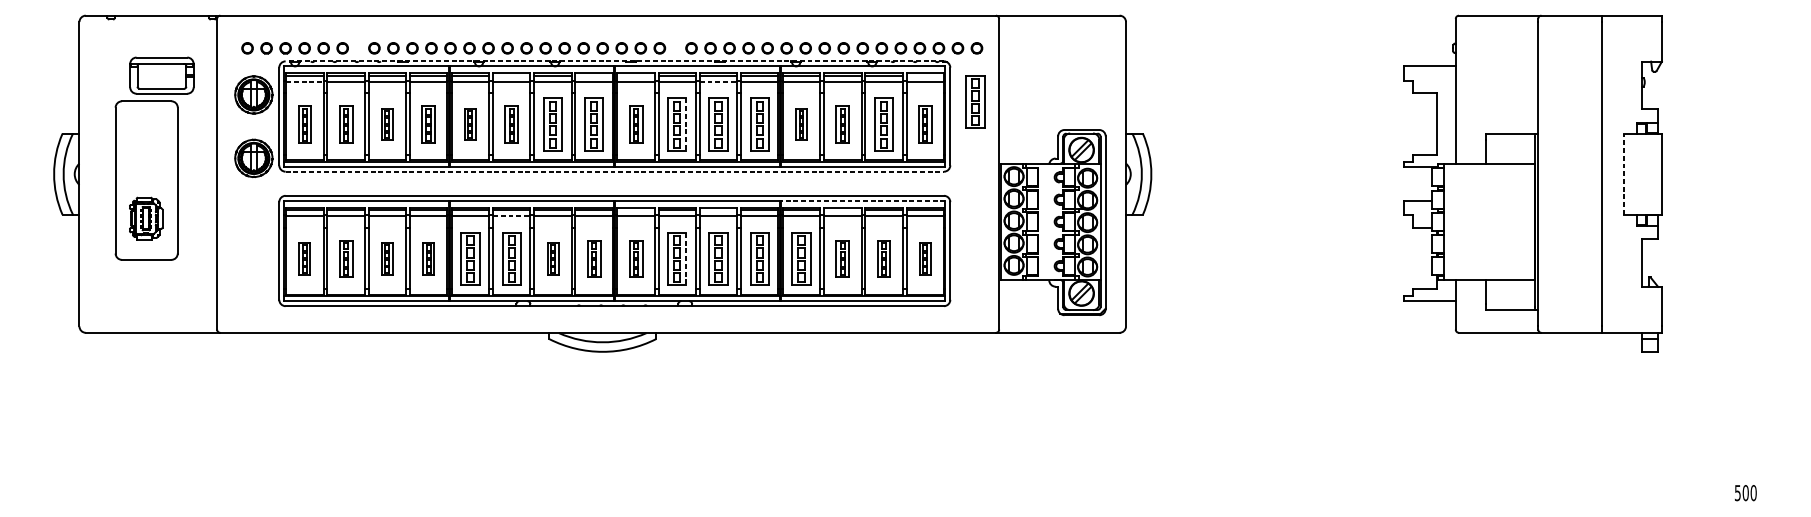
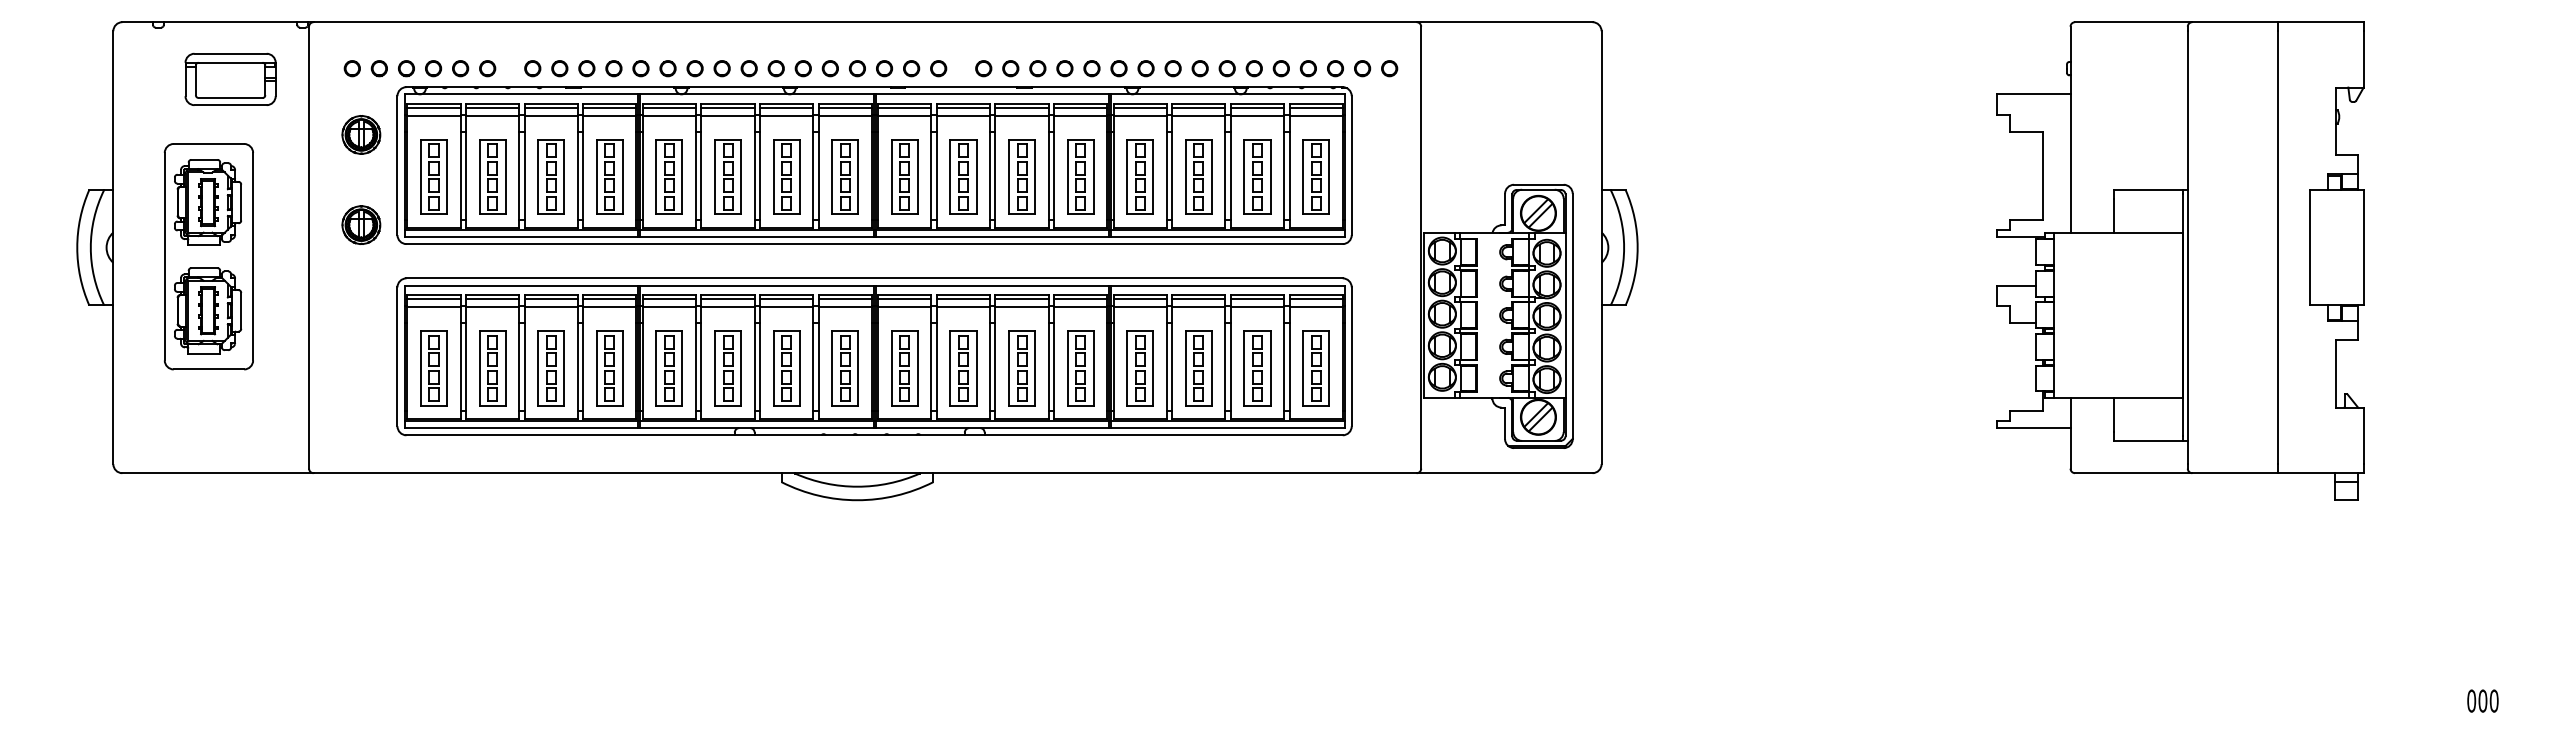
line: (614, 61) -> (874, 87), dashed -> solid
part: (161, 74) -> (230, 78), moved
line: (511, 75) -> (727, 107), added
line: (593, 75) -> (844, 107), added
line: (635, 75) -> (904, 107), added
line: (924, 75) -> (1315, 107), added
line: (305, 81) -> (434, 116), dashed -> solid
line: (718, 81) -> (1022, 116), dashed -> solid
part: (253, 94) -> (361, 134), size x0.71
part: (975, 101) -> (1387, 144), removed
part: (304, 124) -> (433, 176), size x1.43
part: (346, 124) -> (492, 176), size x1.43
part: (386, 124) -> (550, 176), size x1.67
part: (428, 124) -> (609, 176), size x1.43
part: (469, 124) -> (668, 176), size x1.67
part: (511, 124) -> (727, 176), size x1.43
part: (635, 124) -> (904, 176), size x1.43
line: (686, 124) -> (976, 177), dashed -> solid
part: (801, 124) -> (1139, 176), size x1.67
part: (842, 124) -> (1198, 176), size x1.43
part: (924, 124) -> (1315, 176), size x1.43
part: (145, 142) -> (207, 202), added
part: (253, 157) -> (361, 224), size x0.71
line: (615, 172) -> (875, 244), dashed -> solid
line: (1623, 174) -> (2309, 247), dashed -> solid
line: (862, 200) -> (1227, 285), dashed -> solid
line: (635, 210) -> (904, 299), added
line: (718, 210) -> (1021, 299), added
line: (842, 210) -> (1198, 299), added
line: (512, 216) -> (728, 307), dashed -> solid
part: (146, 218) -> (208, 310), size x1.43
part: (304, 259) -> (433, 368), size x1.67
part: (346, 259) -> (492, 368), size x1.43
part: (386, 259) -> (550, 368), size x1.67
part: (428, 259) -> (609, 368), size x1.67
part: (552, 259) -> (786, 368), size x1.67
part: (593, 259) -> (844, 368), size x1.43
part: (635, 259) -> (904, 368), size x1.43
line: (686, 259) -> (976, 368), dashed -> solid
part: (842, 259) -> (1198, 368), size x1.43
part: (884, 259) -> (1257, 368), size x1.43
part: (924, 259) -> (1315, 368), size x1.67
text: (1737, 492) -> (2471, 700), 500 -> 000

